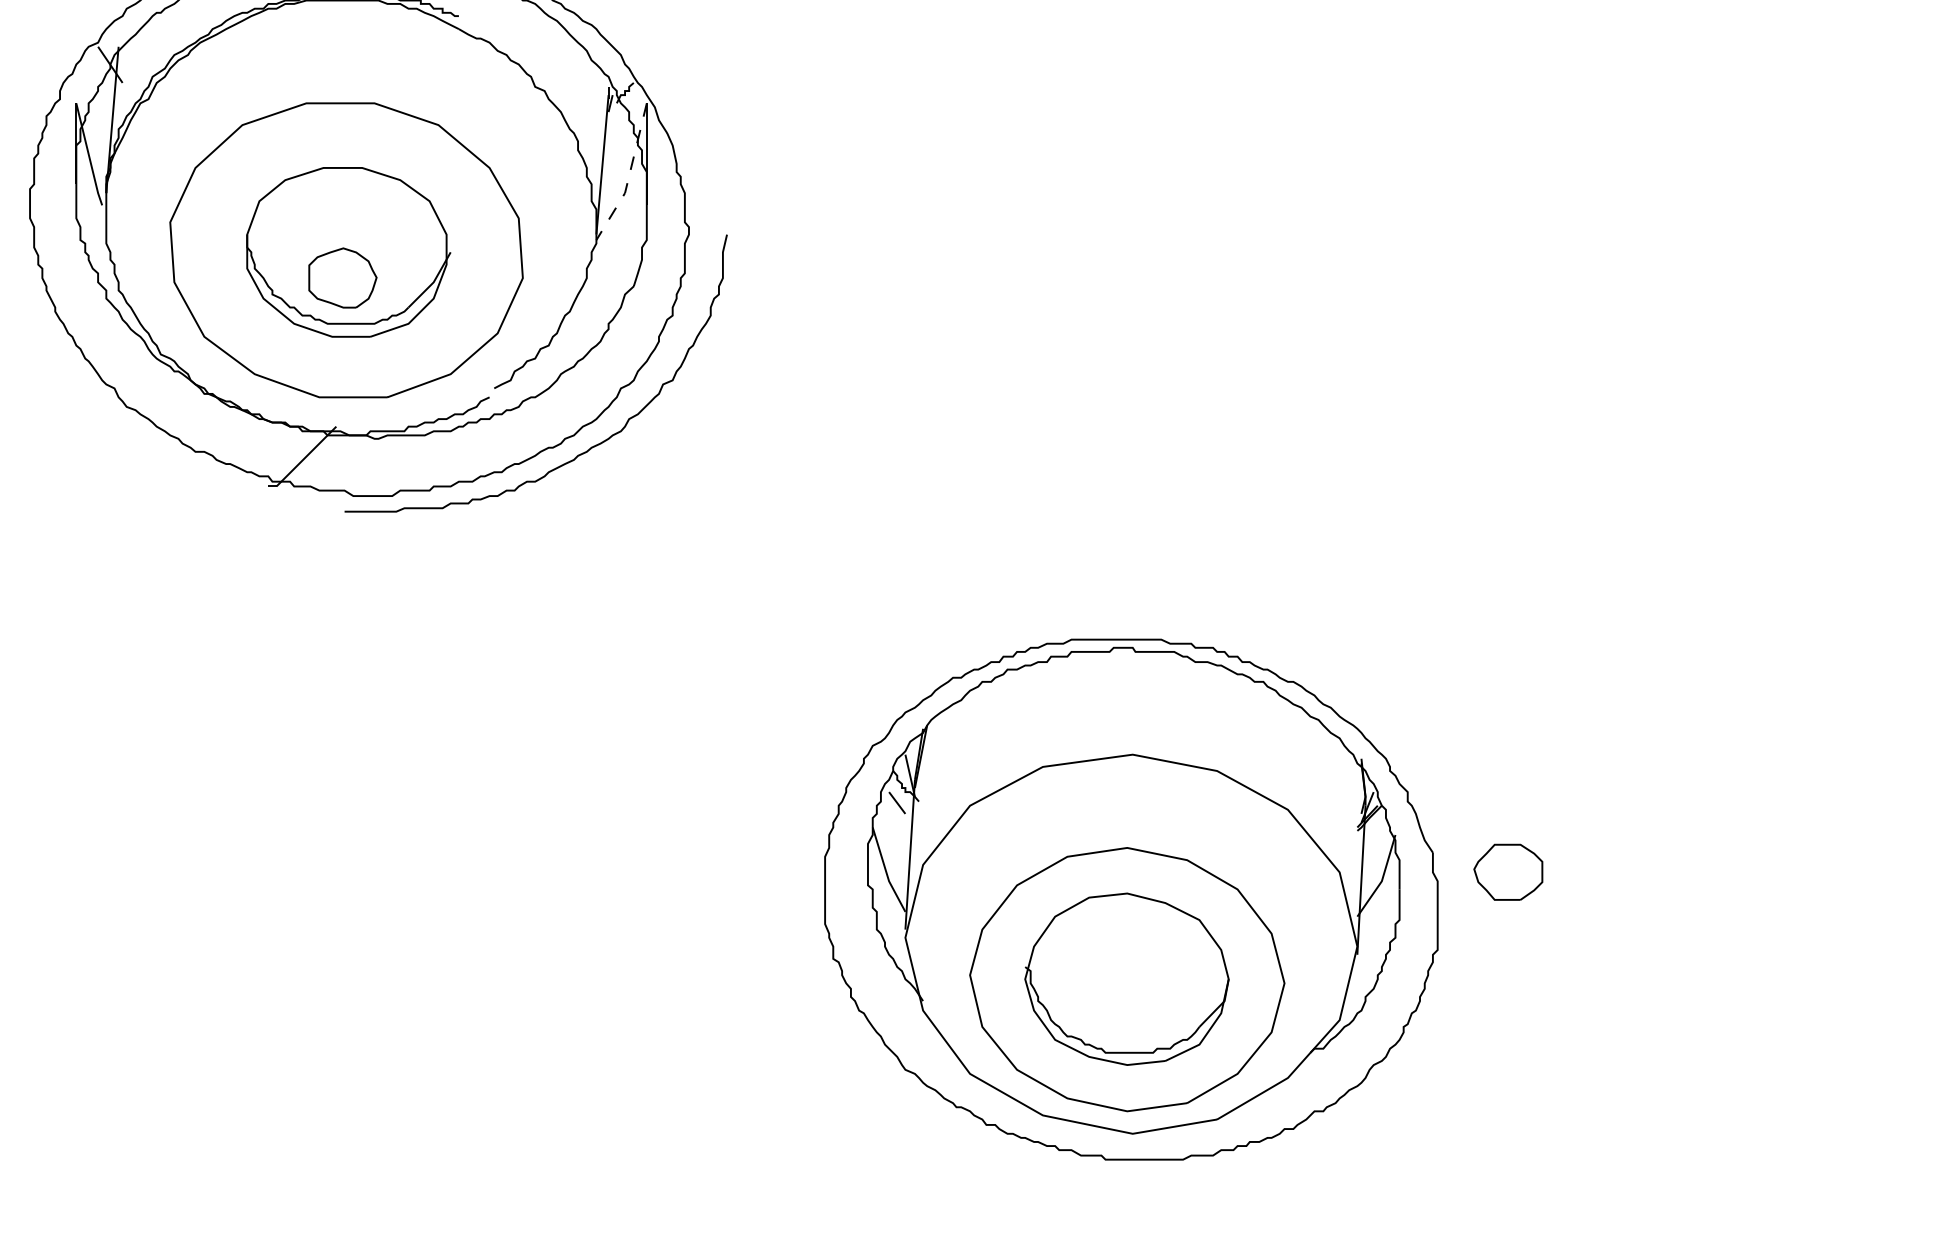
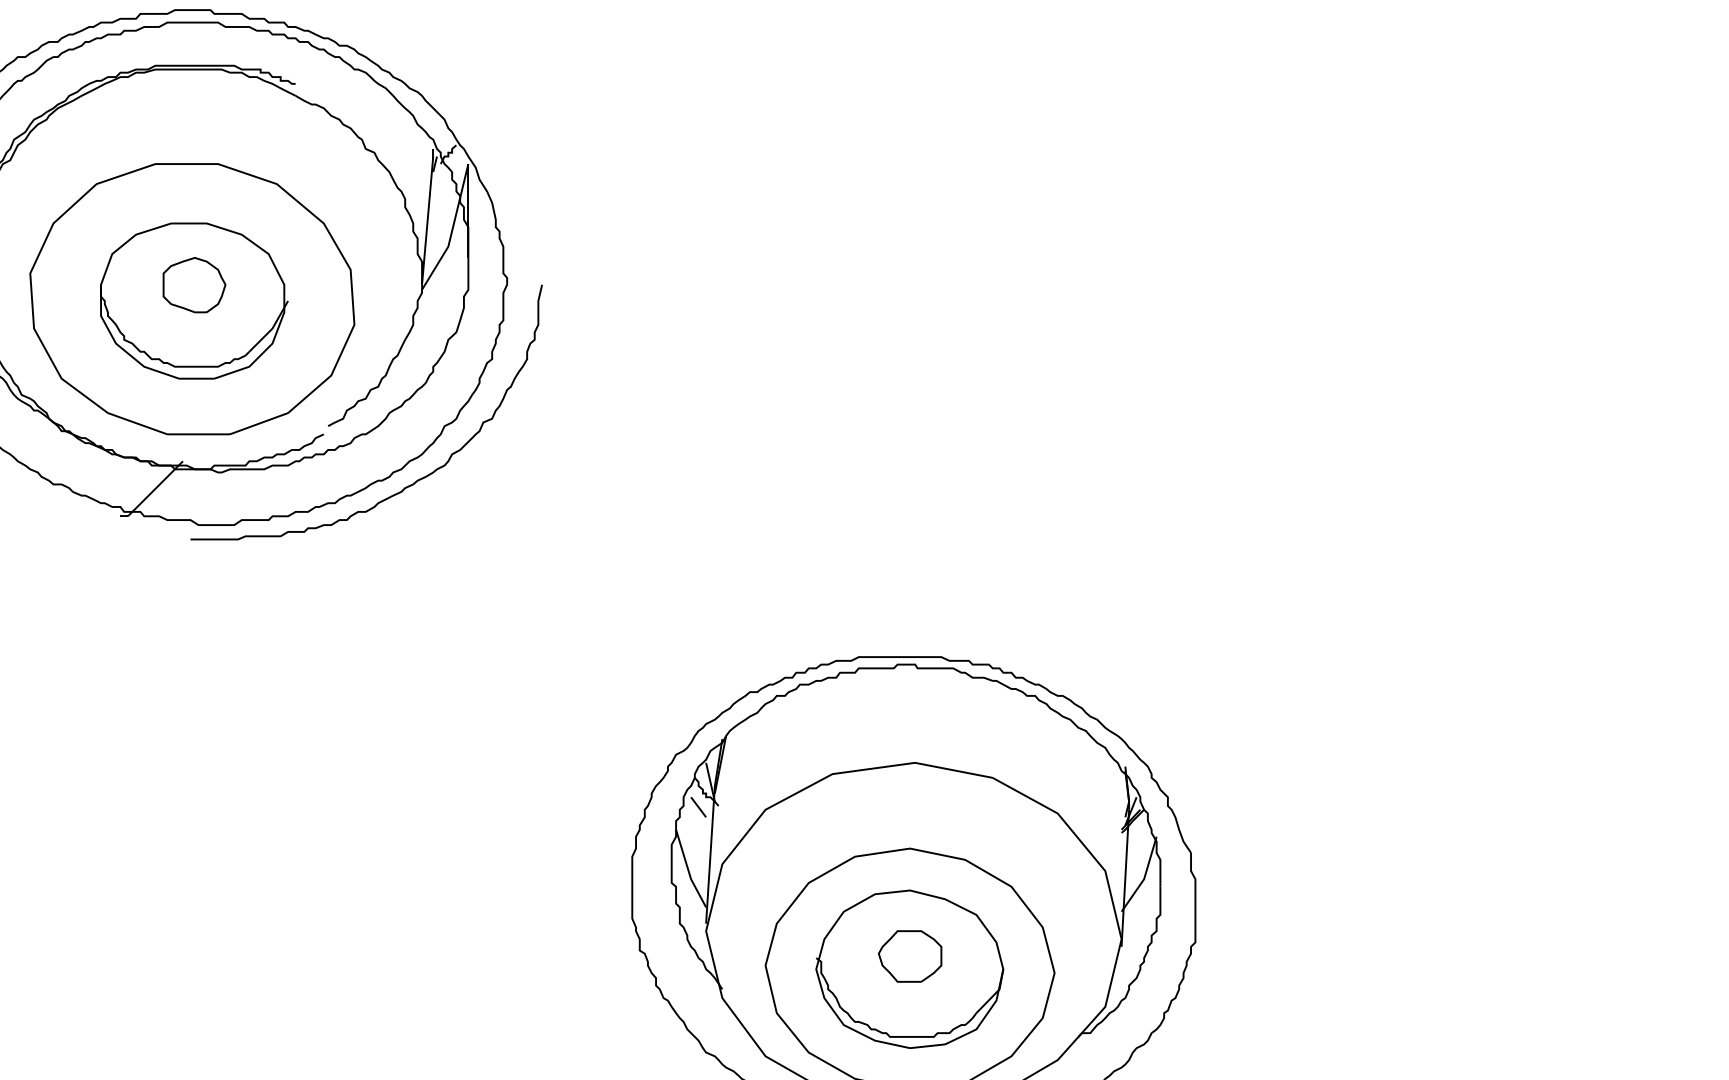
line: (629, 175) -> (452, 230), dashed -> solid
part: (342, 277) -> (194, 284), moved
part: (1508, 871) -> (910, 955), moved

